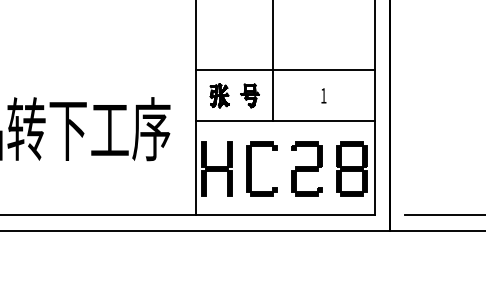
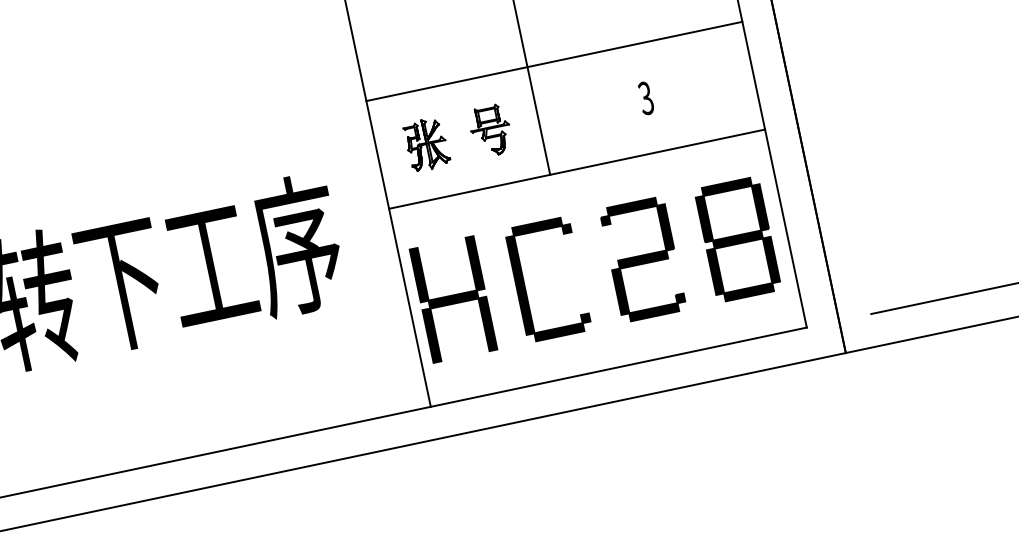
text: (323, 95) -> (645, 97), 1 -> 3

